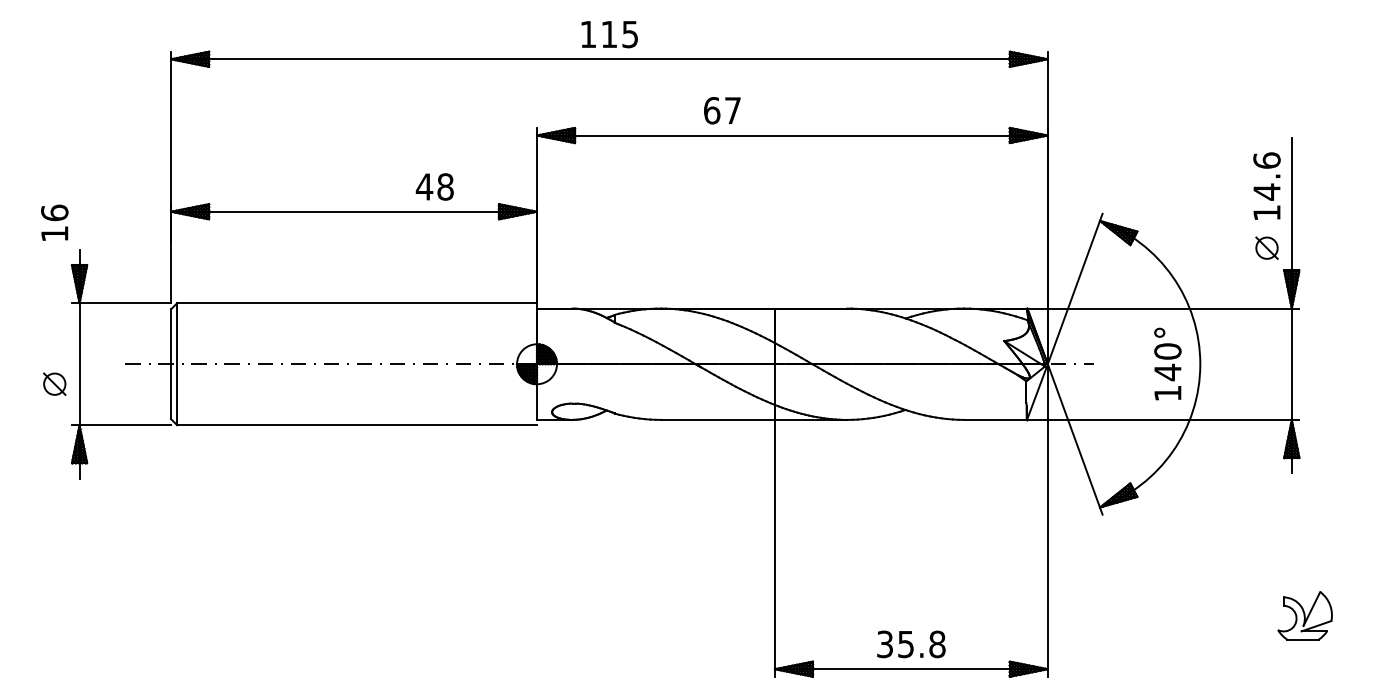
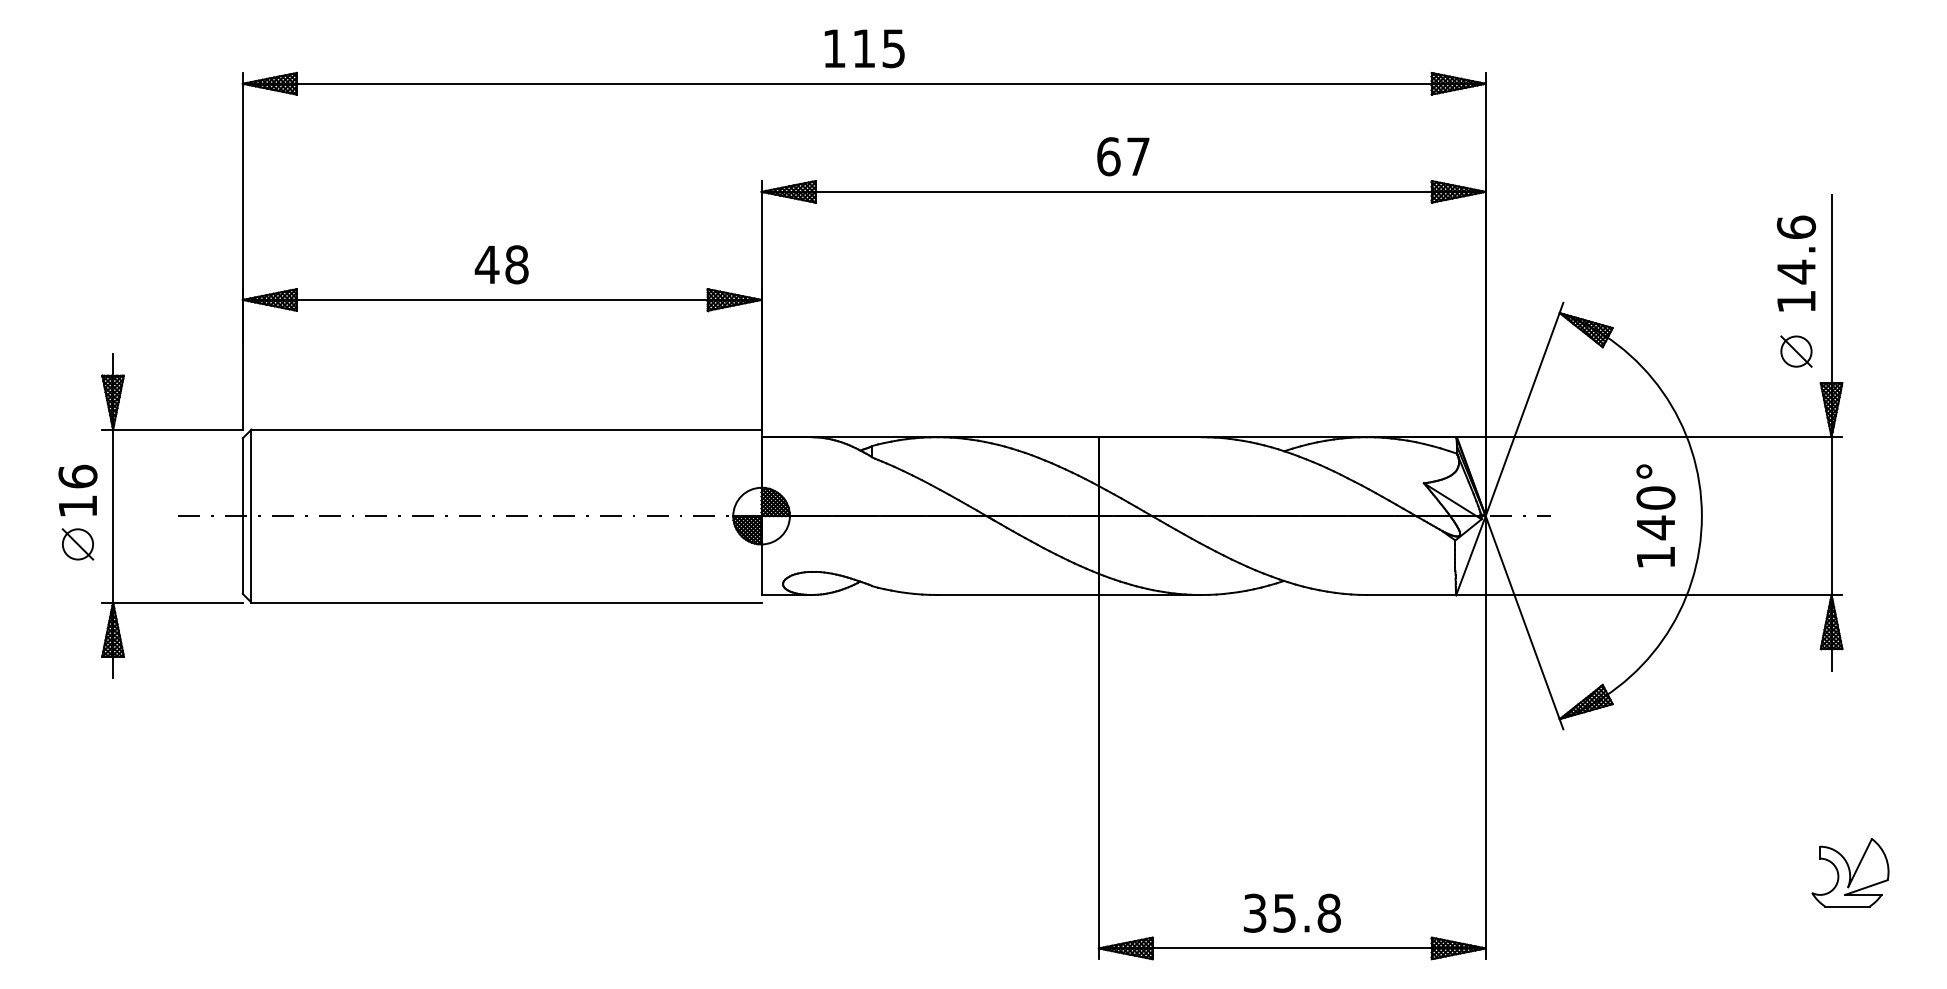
text: (722, 110) -> (1123, 156), moved
text: (434, 186) -> (501, 264), moved
text: (54, 222) -> (77, 490), moved

